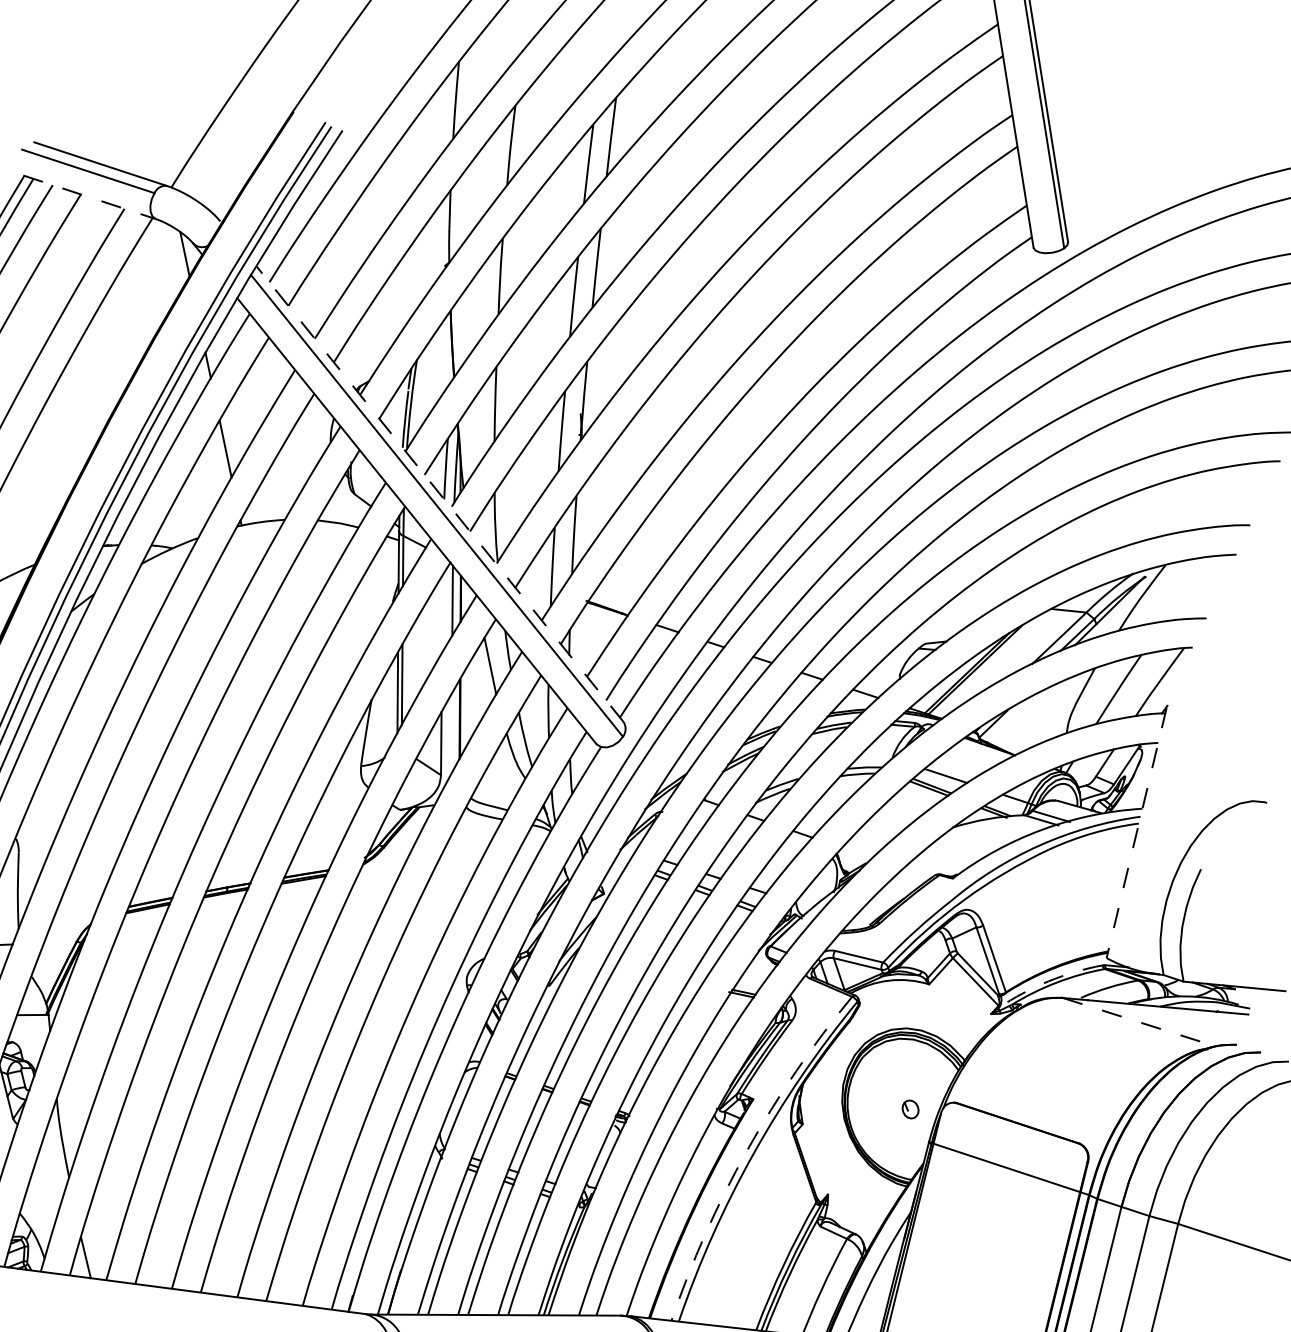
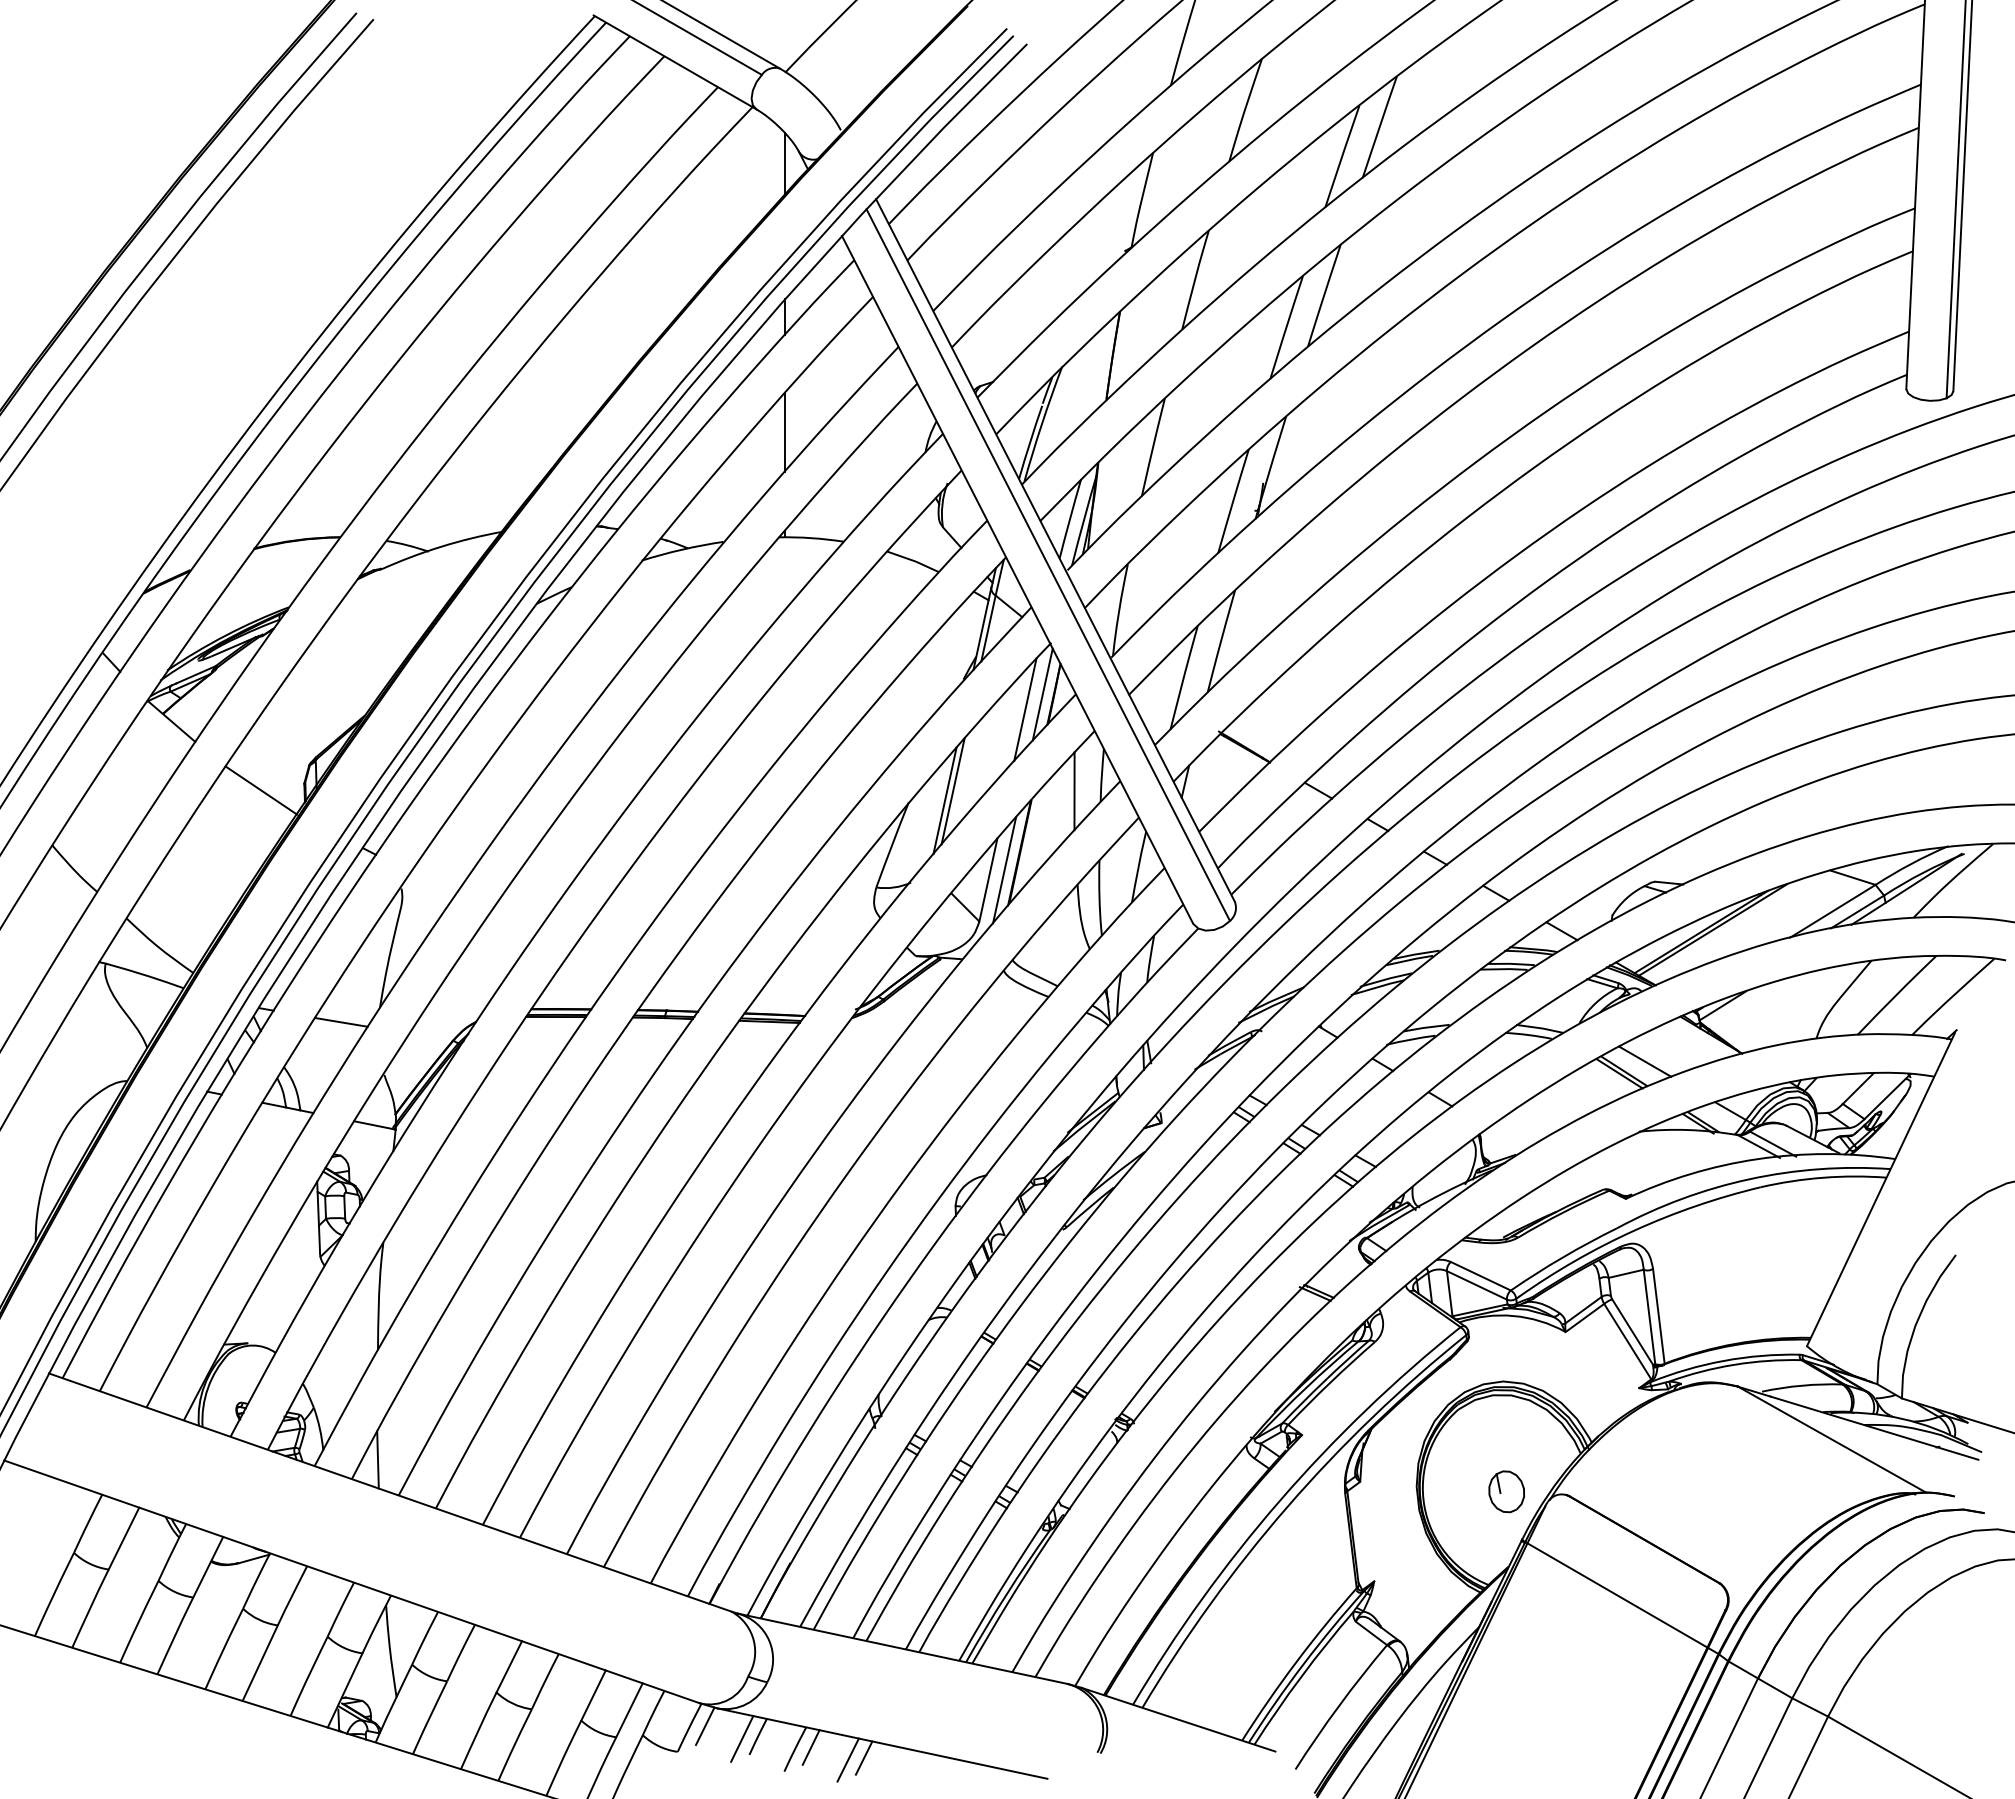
line: (89, 197) -> (675, 62), dashed -> solid
line: (439, 493) -> (1055, 549), dashed -> solid
line: (442, 614) -> (1025, 709), added
line: (451, 734) -> (1004, 870), added
line: (1136, 833) -> (1880, 1190), dashed -> solid
arc: (1048, 981) -> (1723, 1360), dashed -> solid
line: (1139, 1021) -> (1832, 1439), dashed -> solid
part: (910, 1109) -> (1506, 1491), size x1.67
arc: (747, 1150) -> (1279, 1501), dashed -> solid

